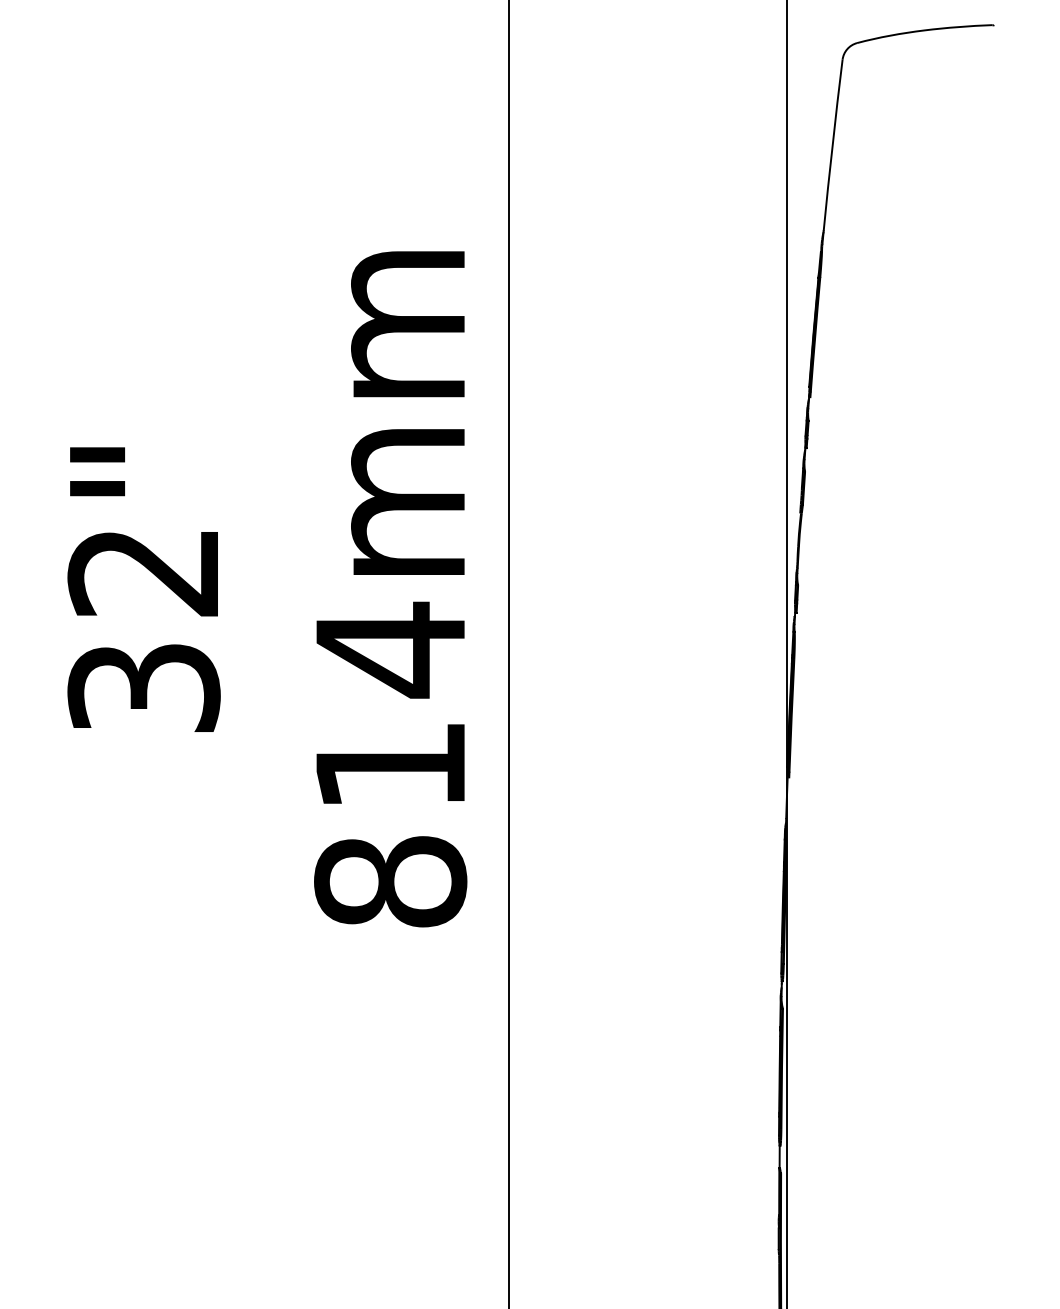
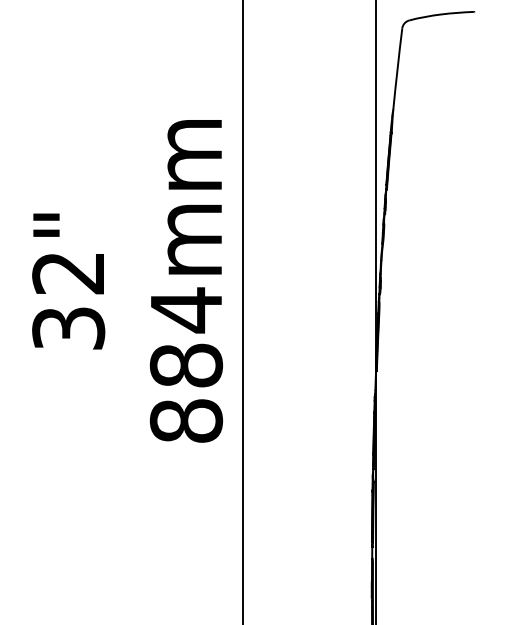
text: (390, 765) -> (186, 365), 814mm -> 884mm

